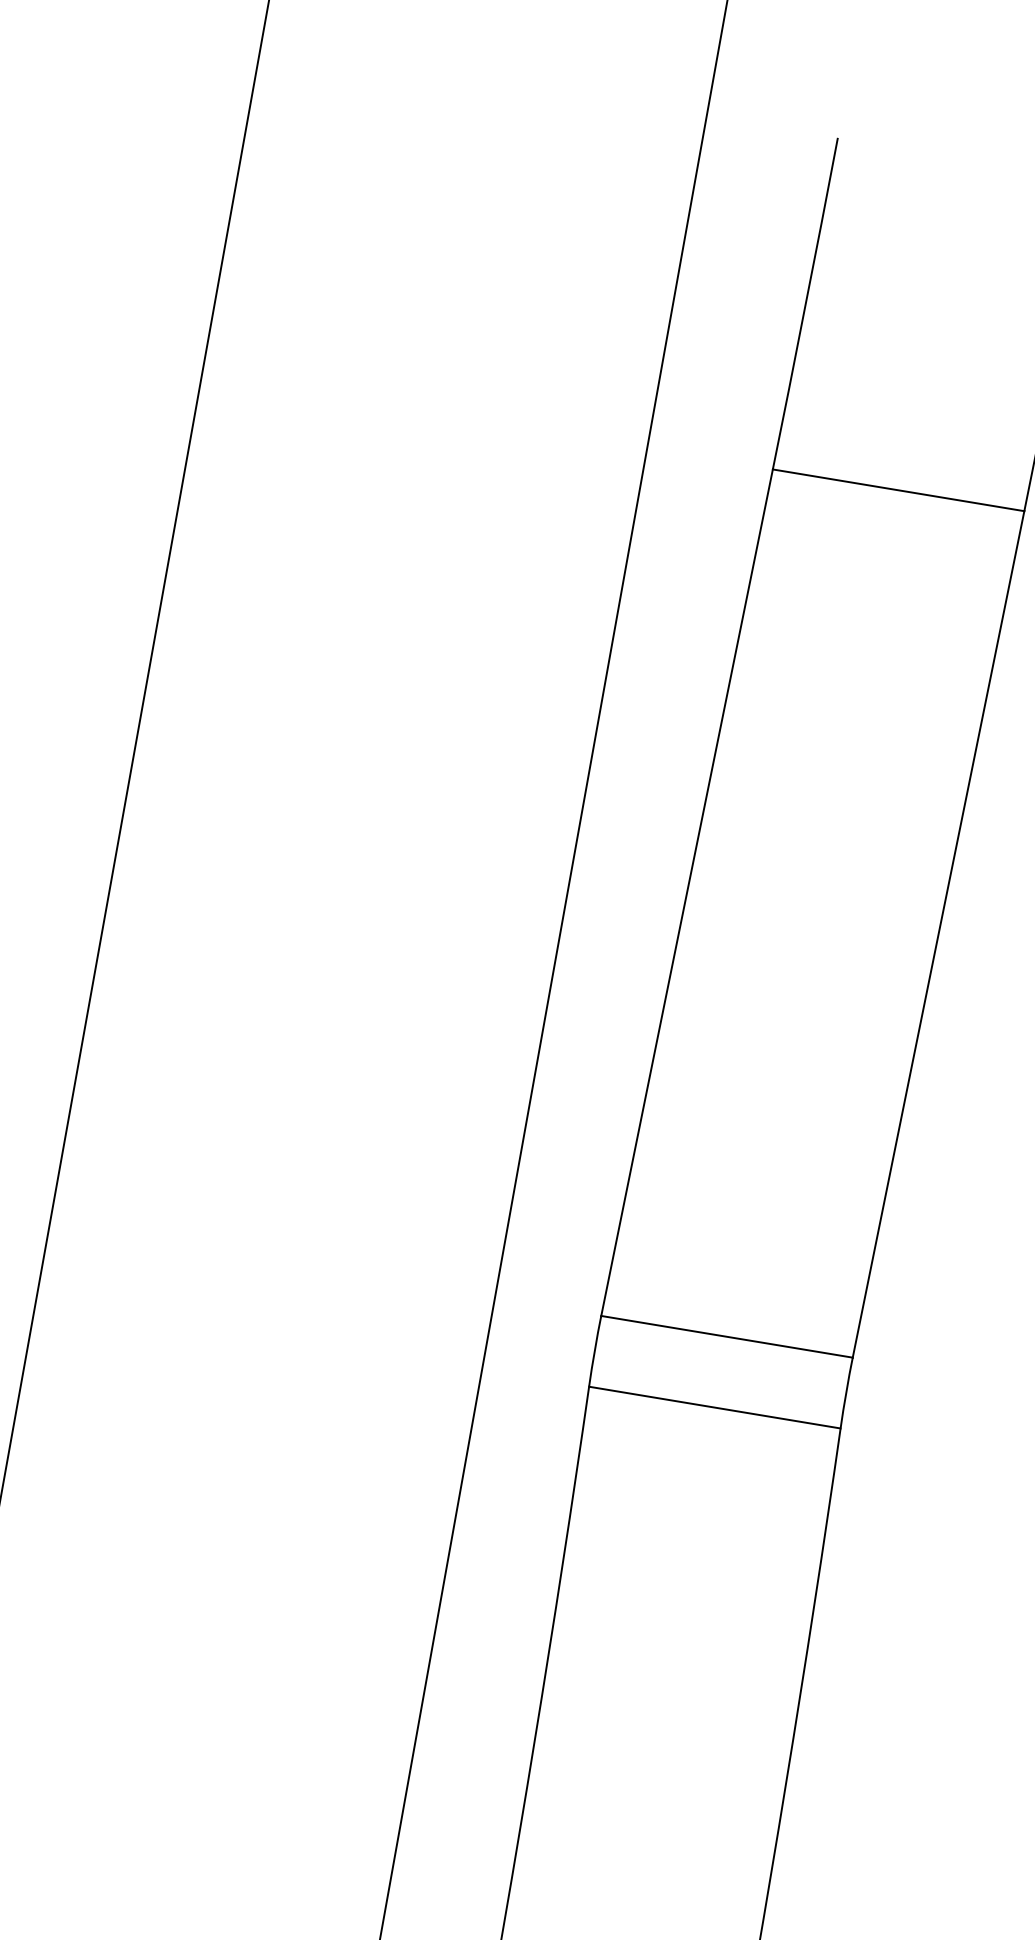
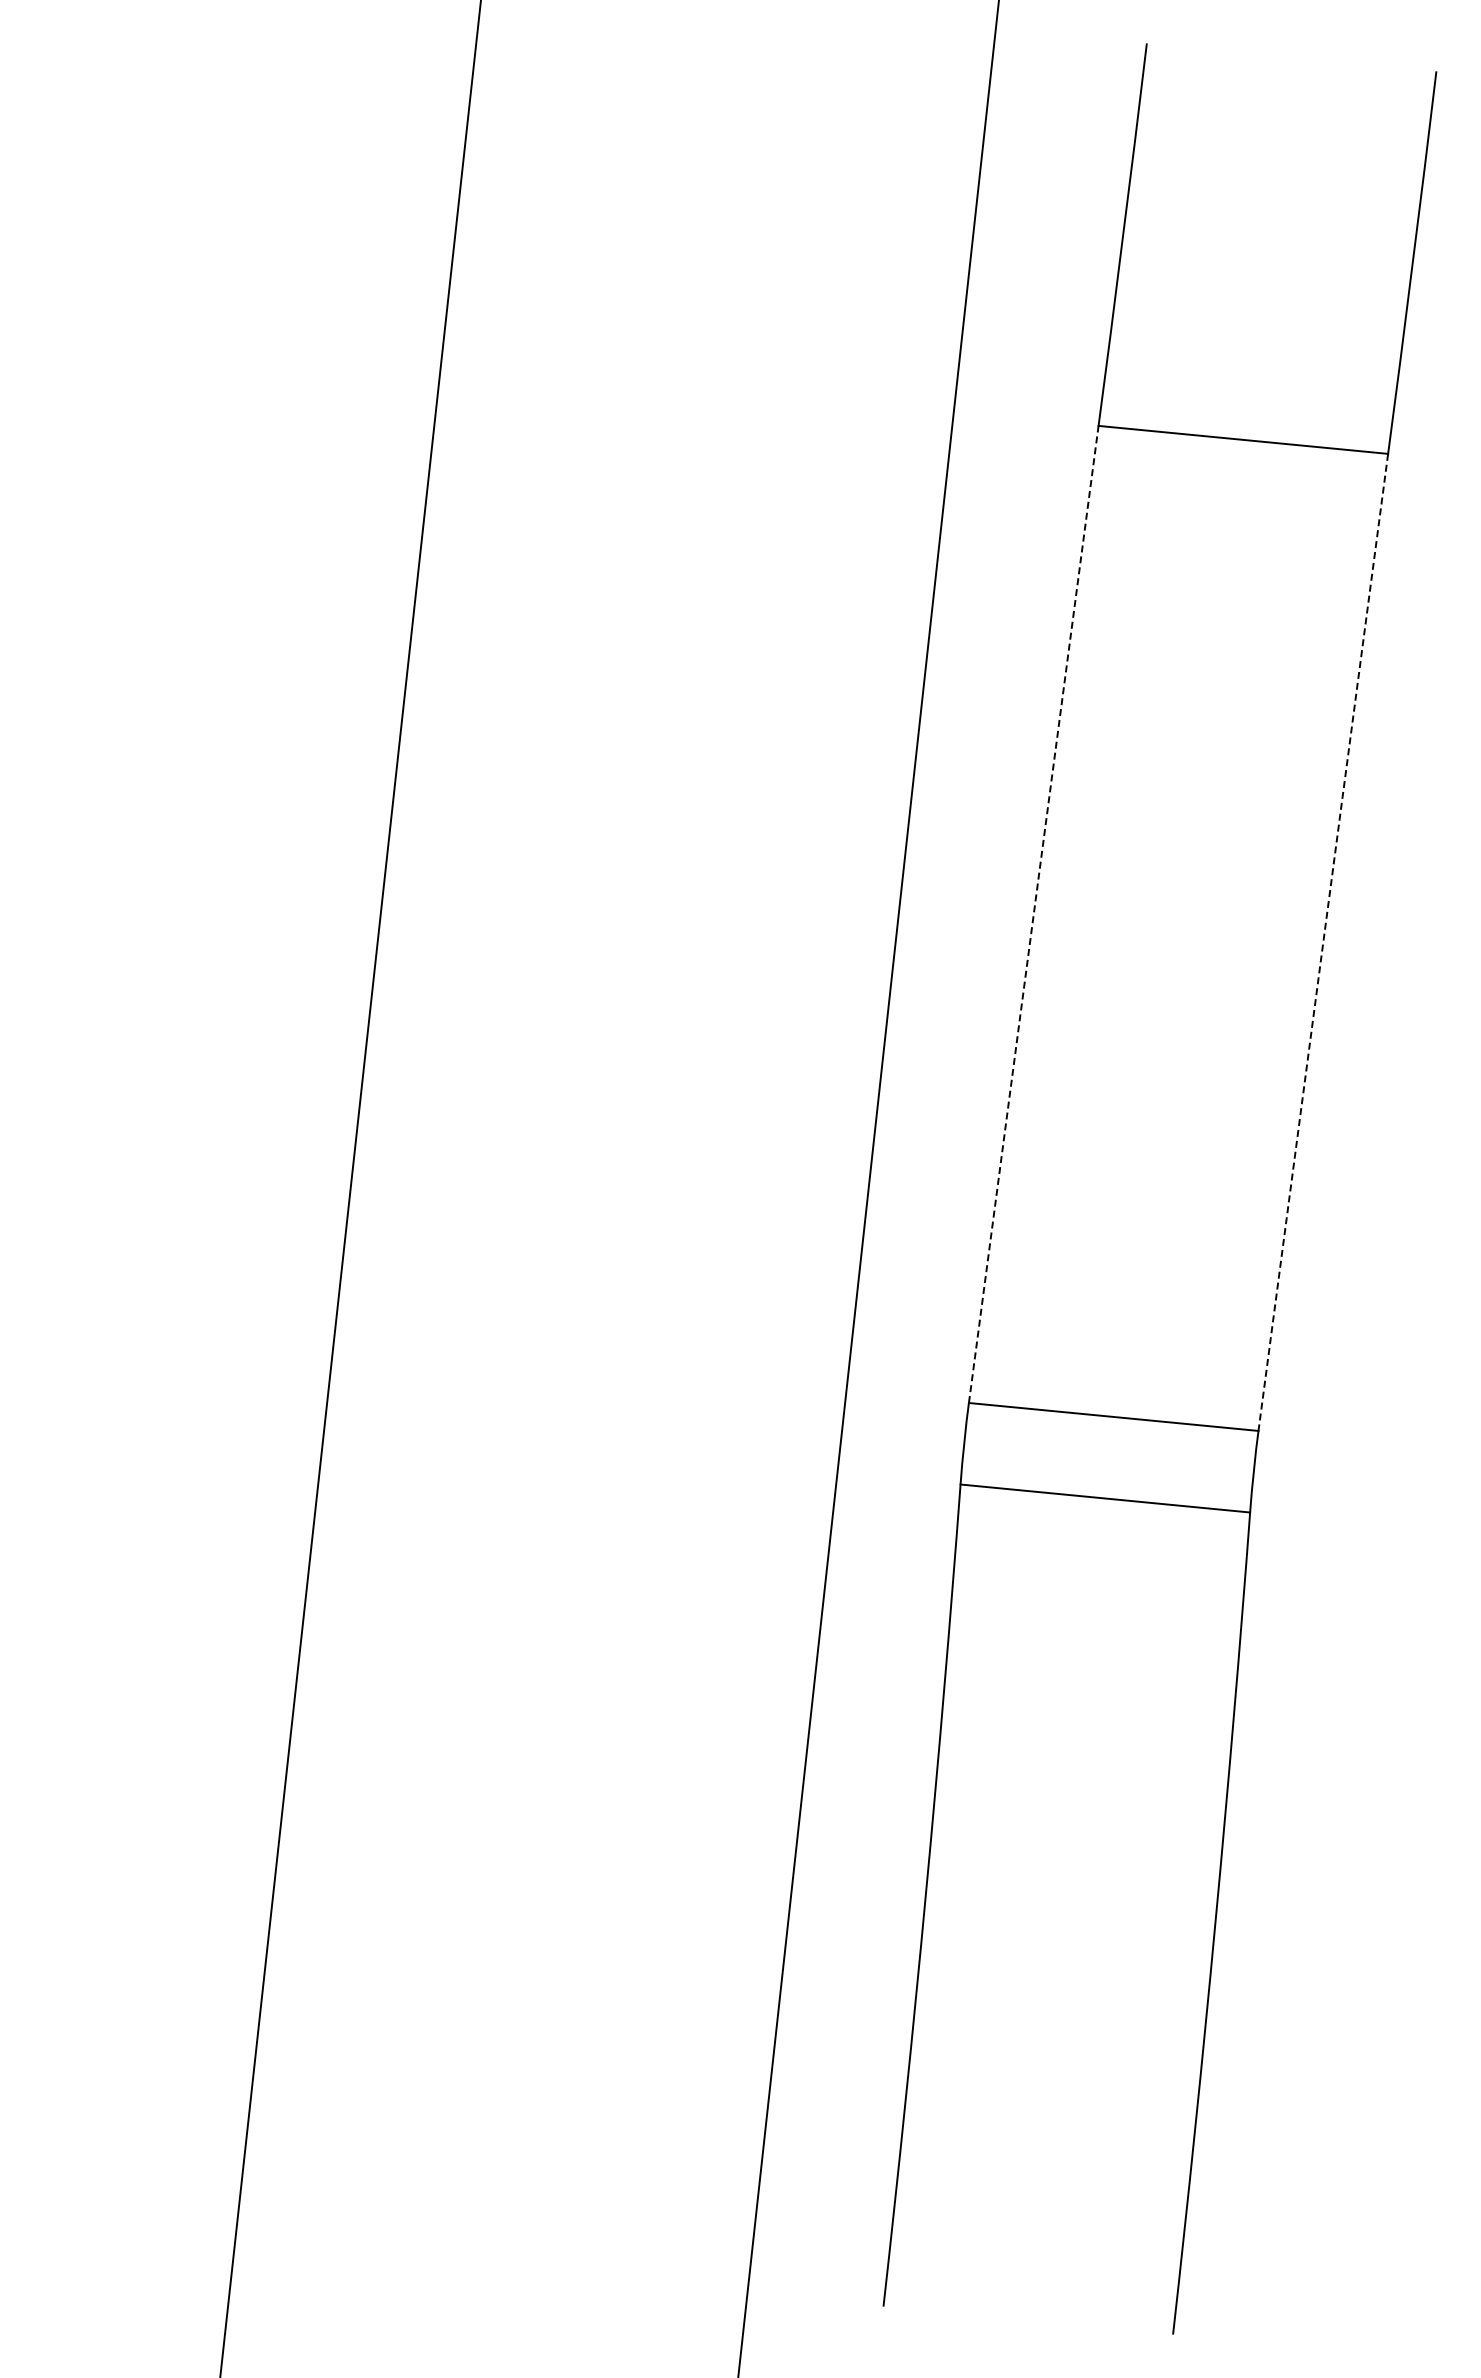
line: (686, 892) -> (1033, 914), solid -> dashed
line: (938, 934) -> (1323, 942), solid -> dashed

